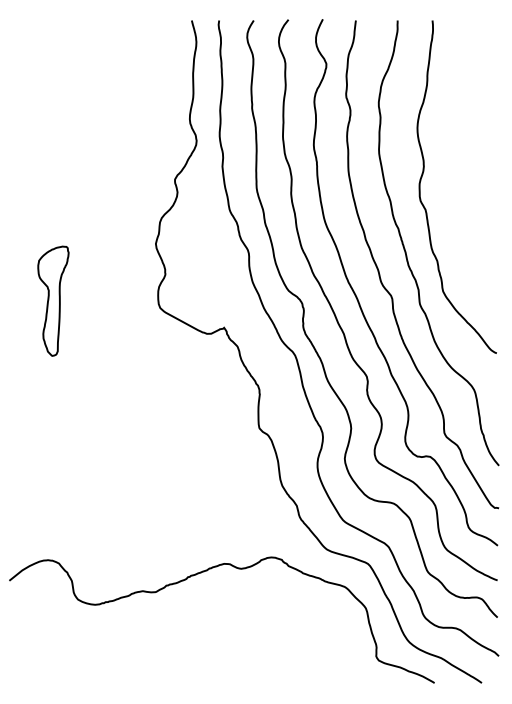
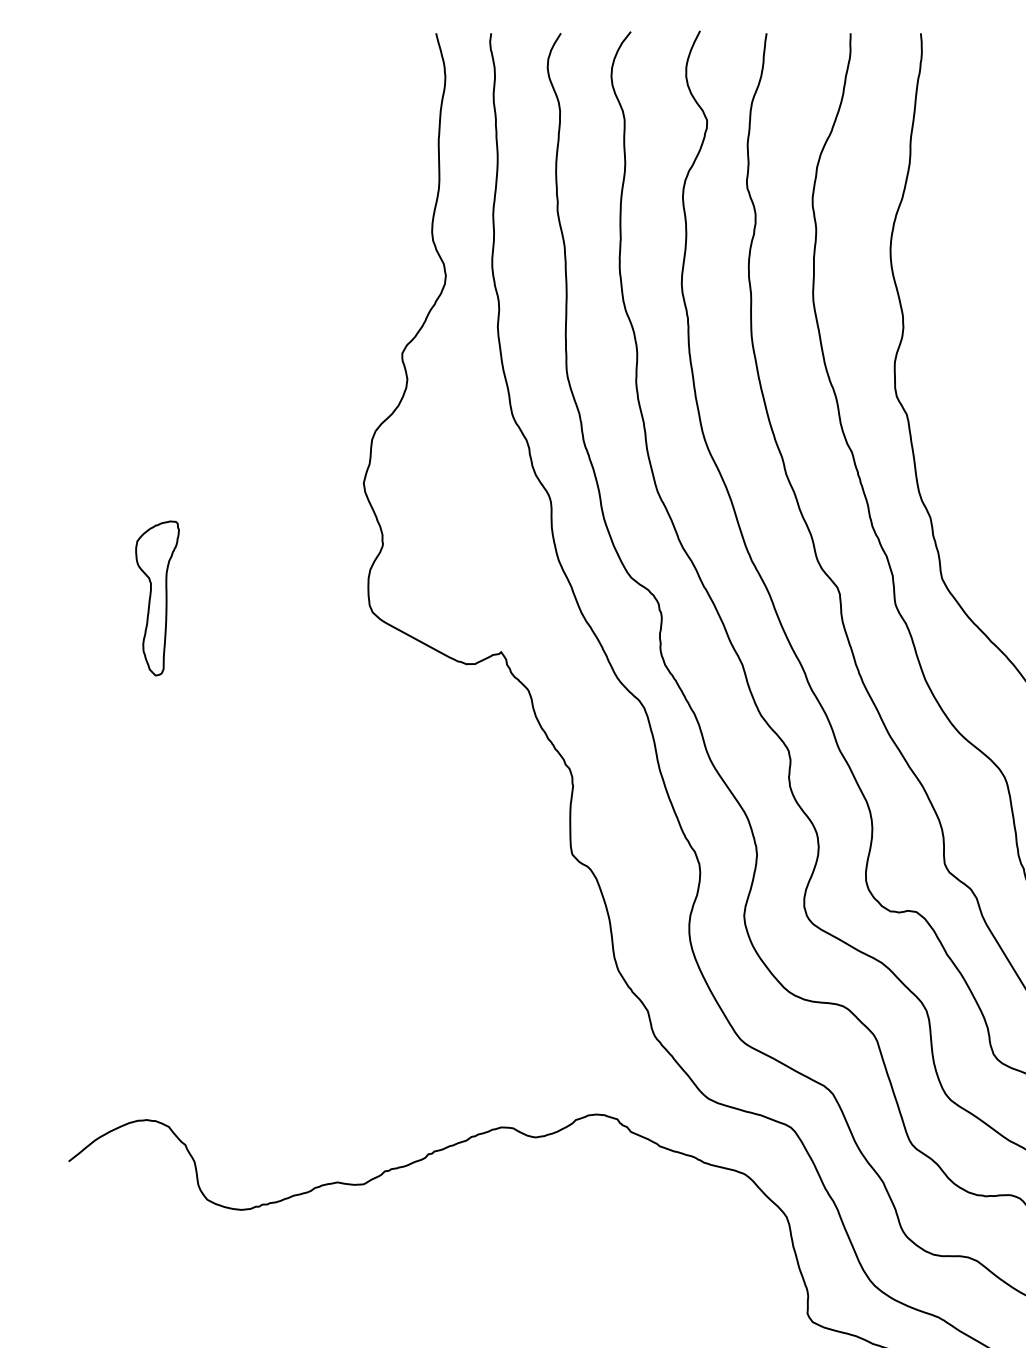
part: (53, 300) -> (157, 597), size x0.7

